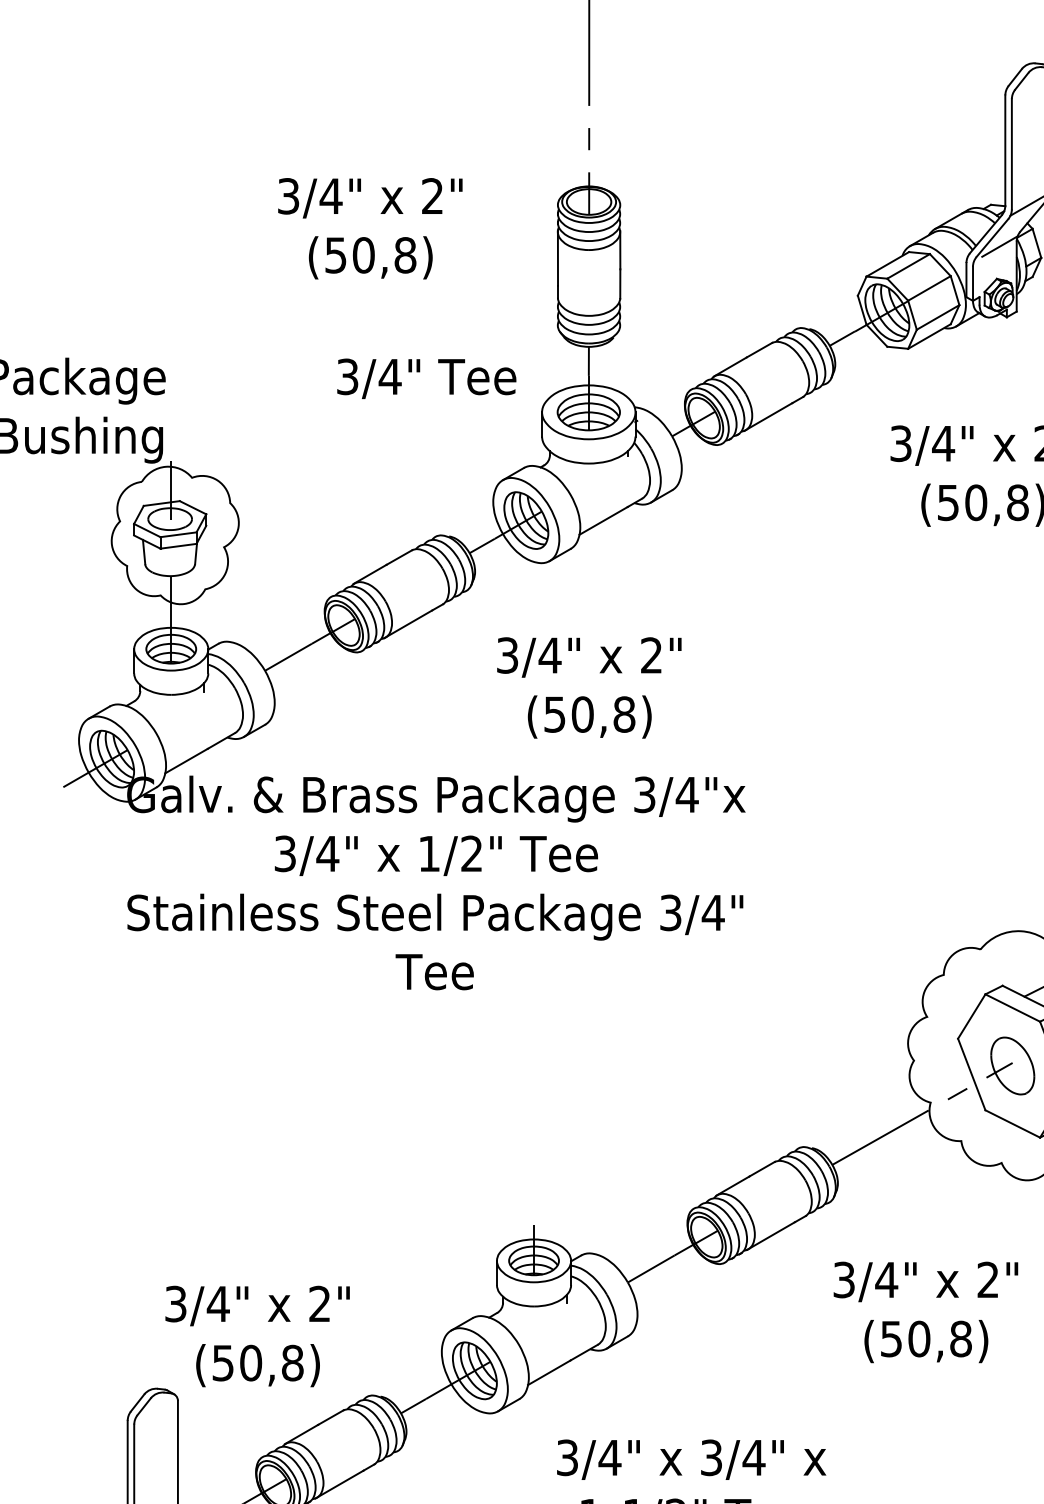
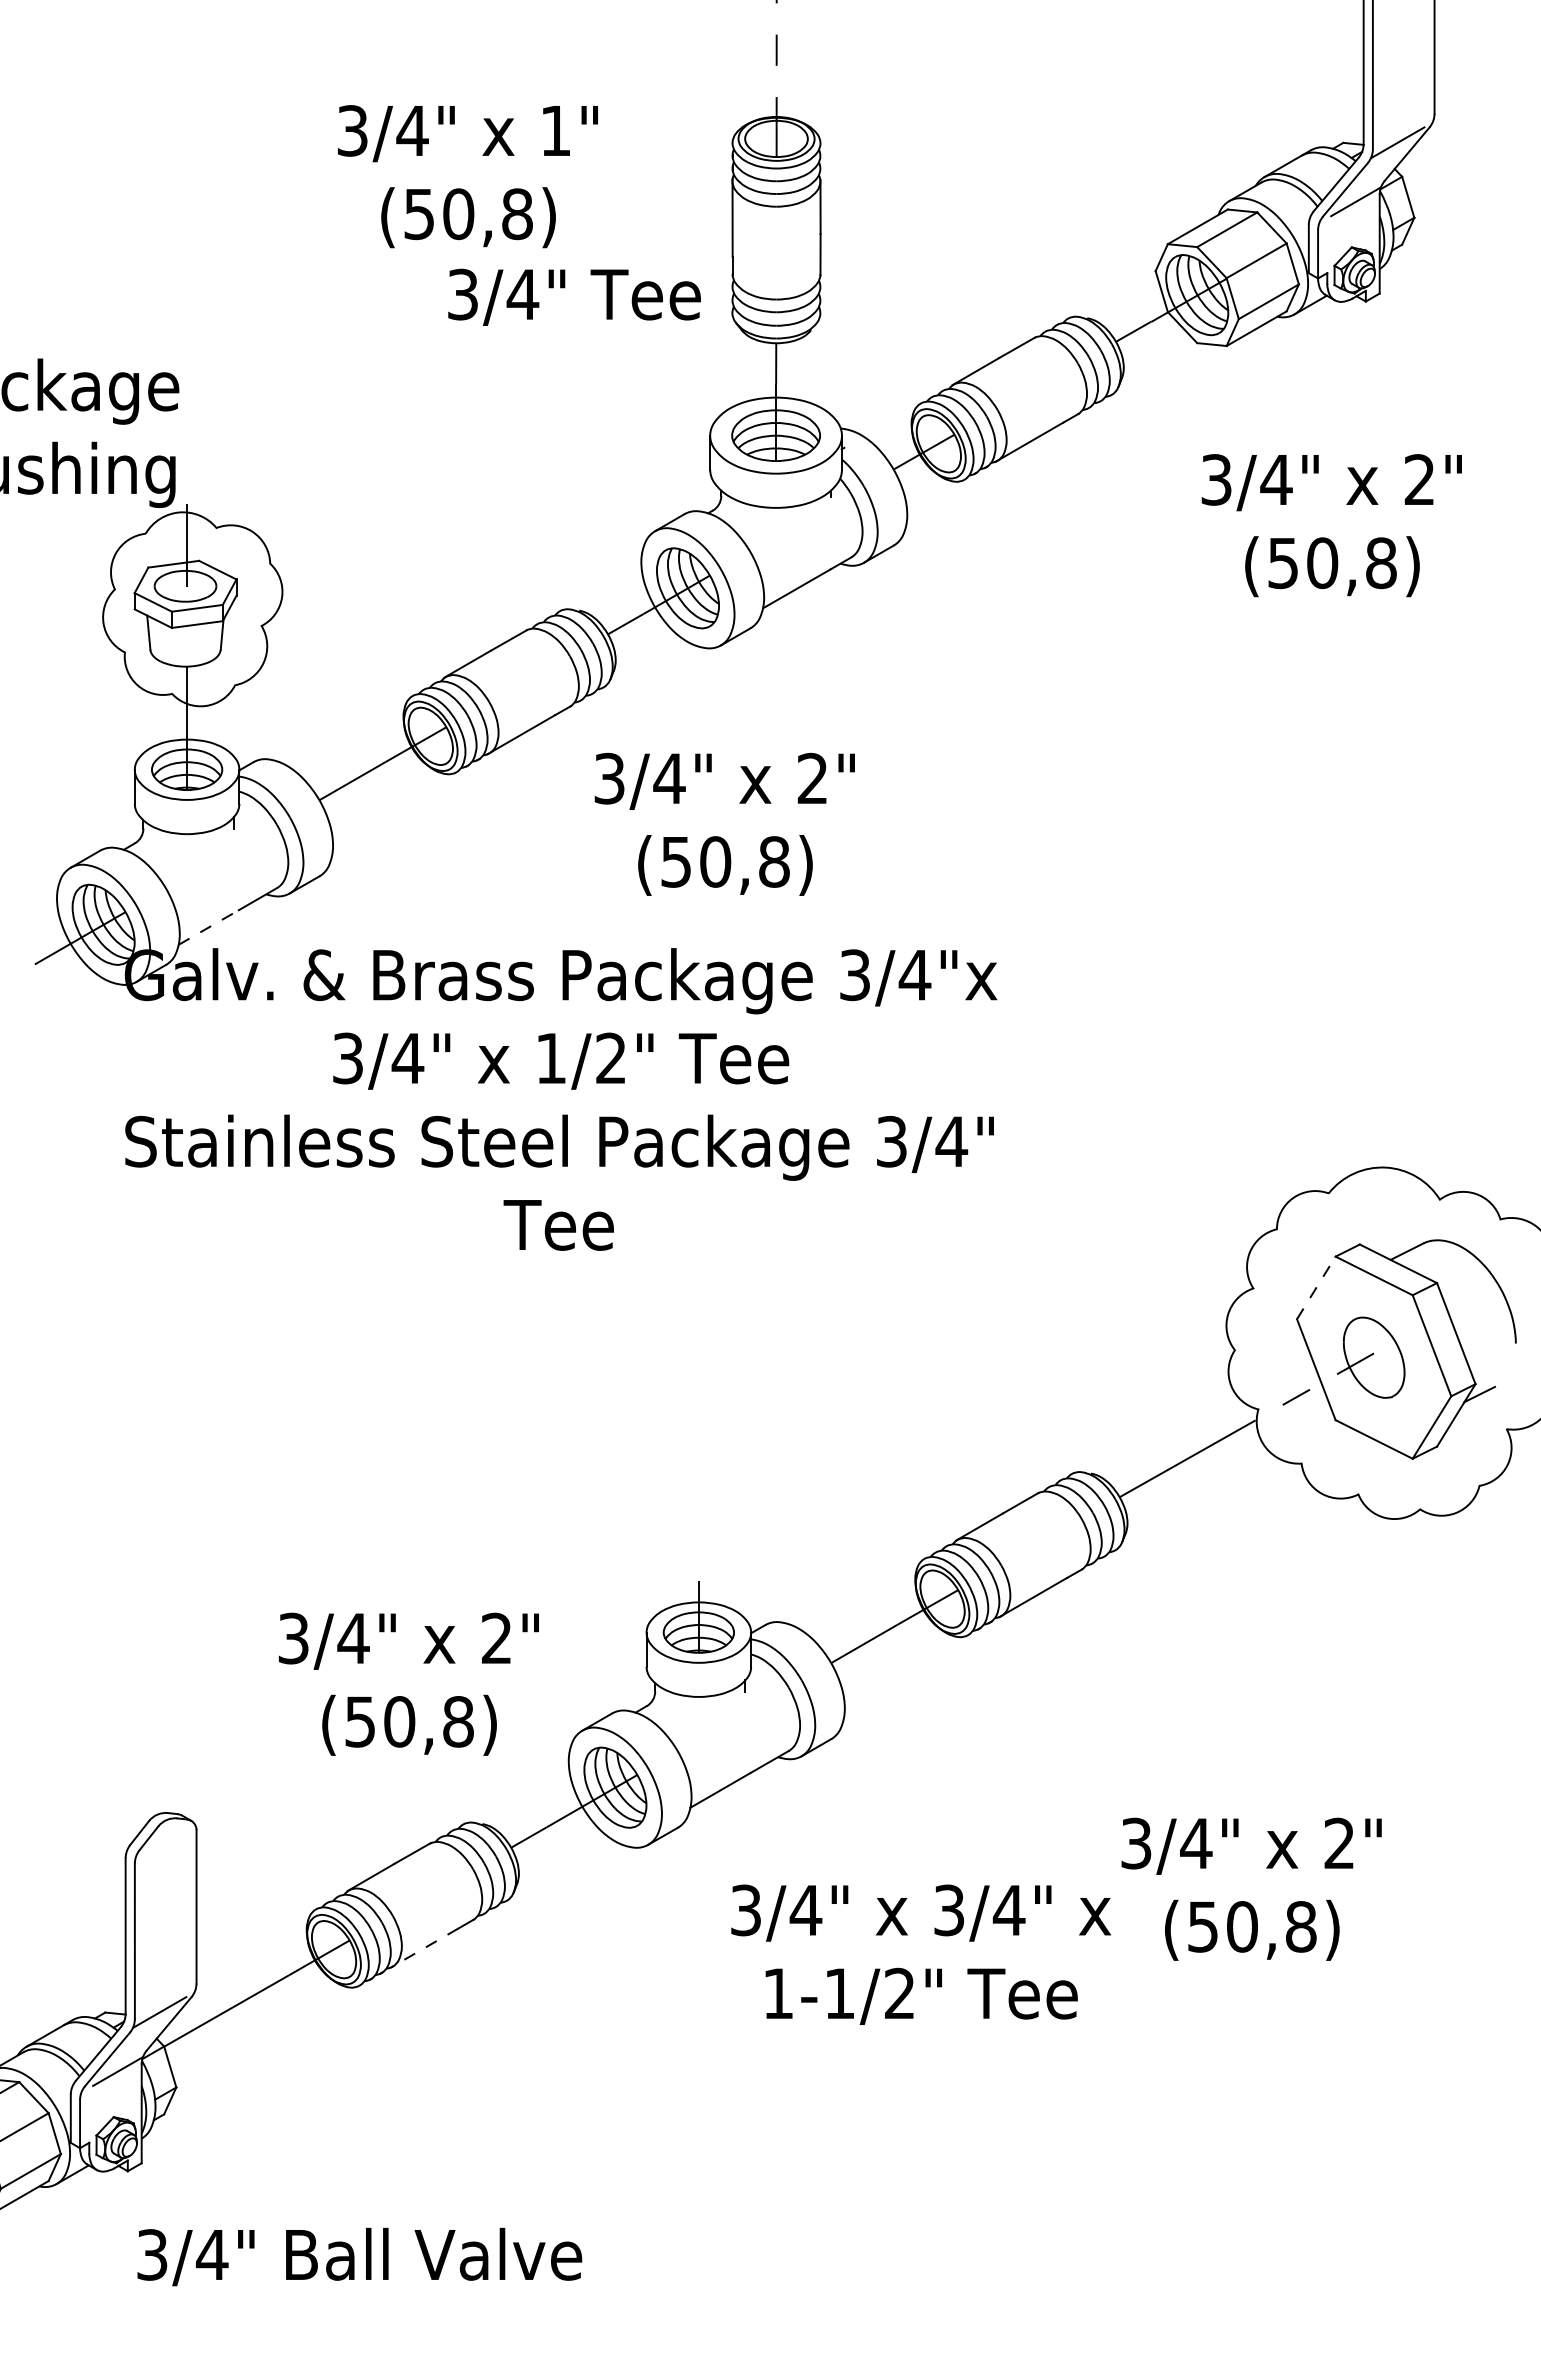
text: (432, 196) -> (555, 130), 2" -> 1"
text: (426, 378) -> (574, 296), moved
text: (589, 687) -> (724, 823), moved
line: (186, 761) -> (208, 927), solid -> dashed
line: (971, 1016) -> (1316, 1287), solid -> dashed
text: (925, 1311) -> (1251, 1888), moved
text: (257, 1335) -> (408, 1683), moved
line: (339, 1484) -> (424, 1948), solid -> dashed

